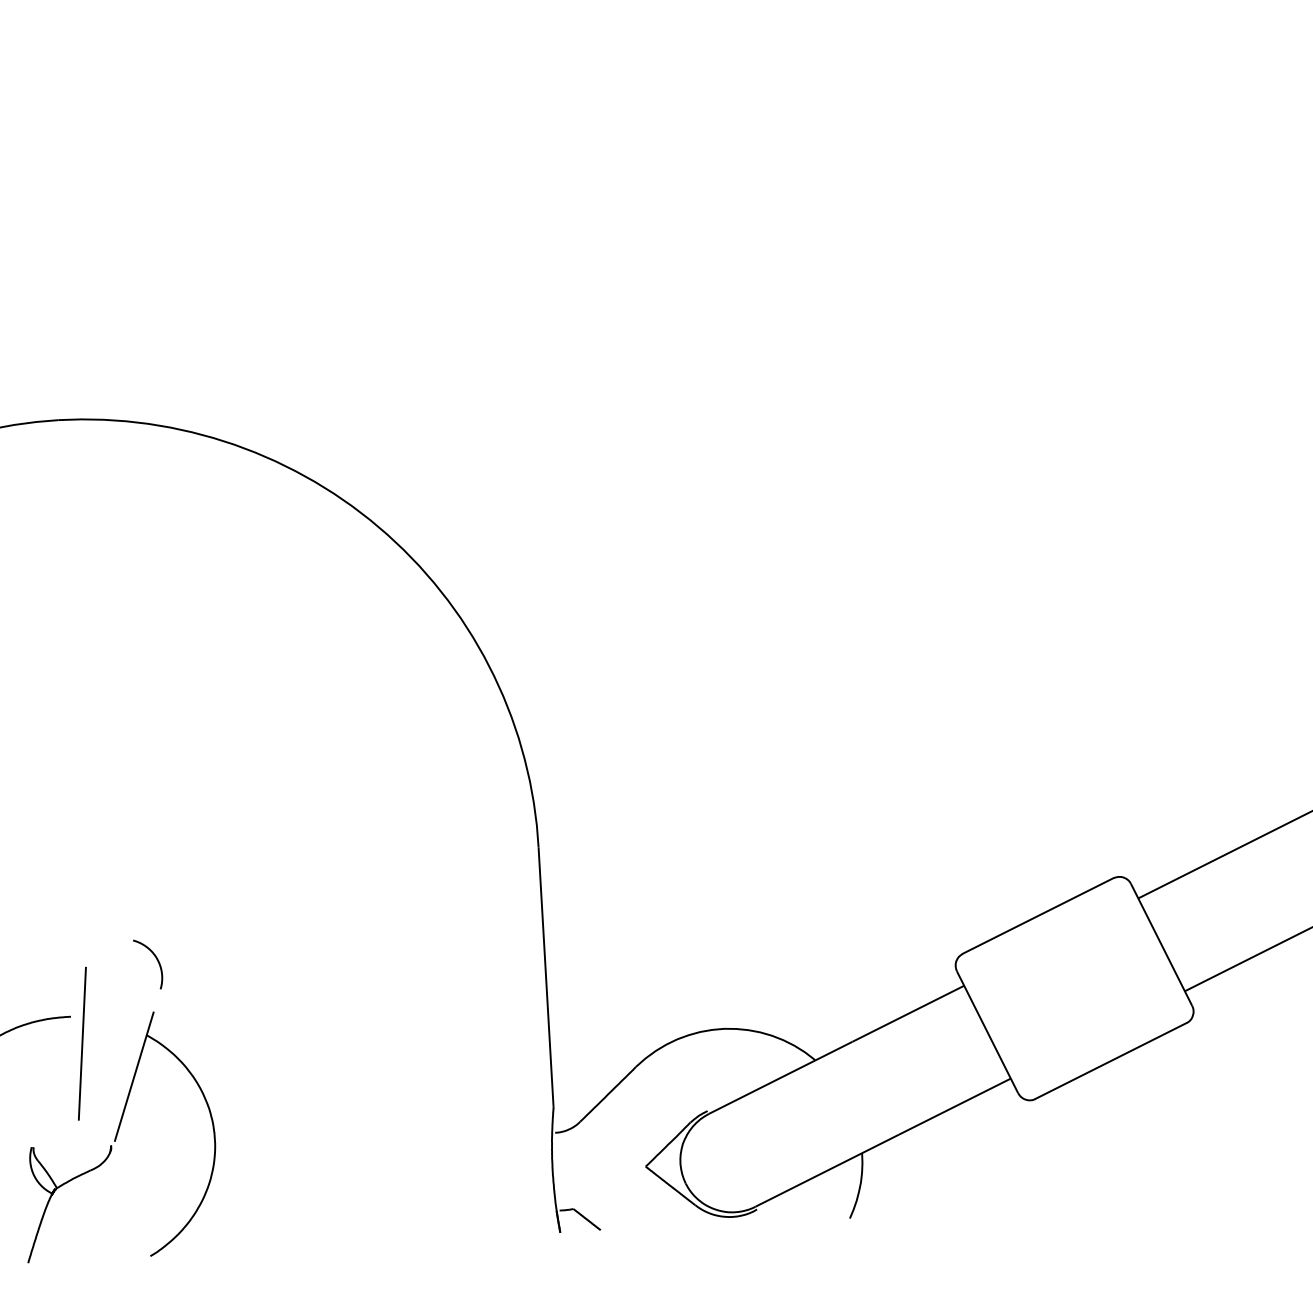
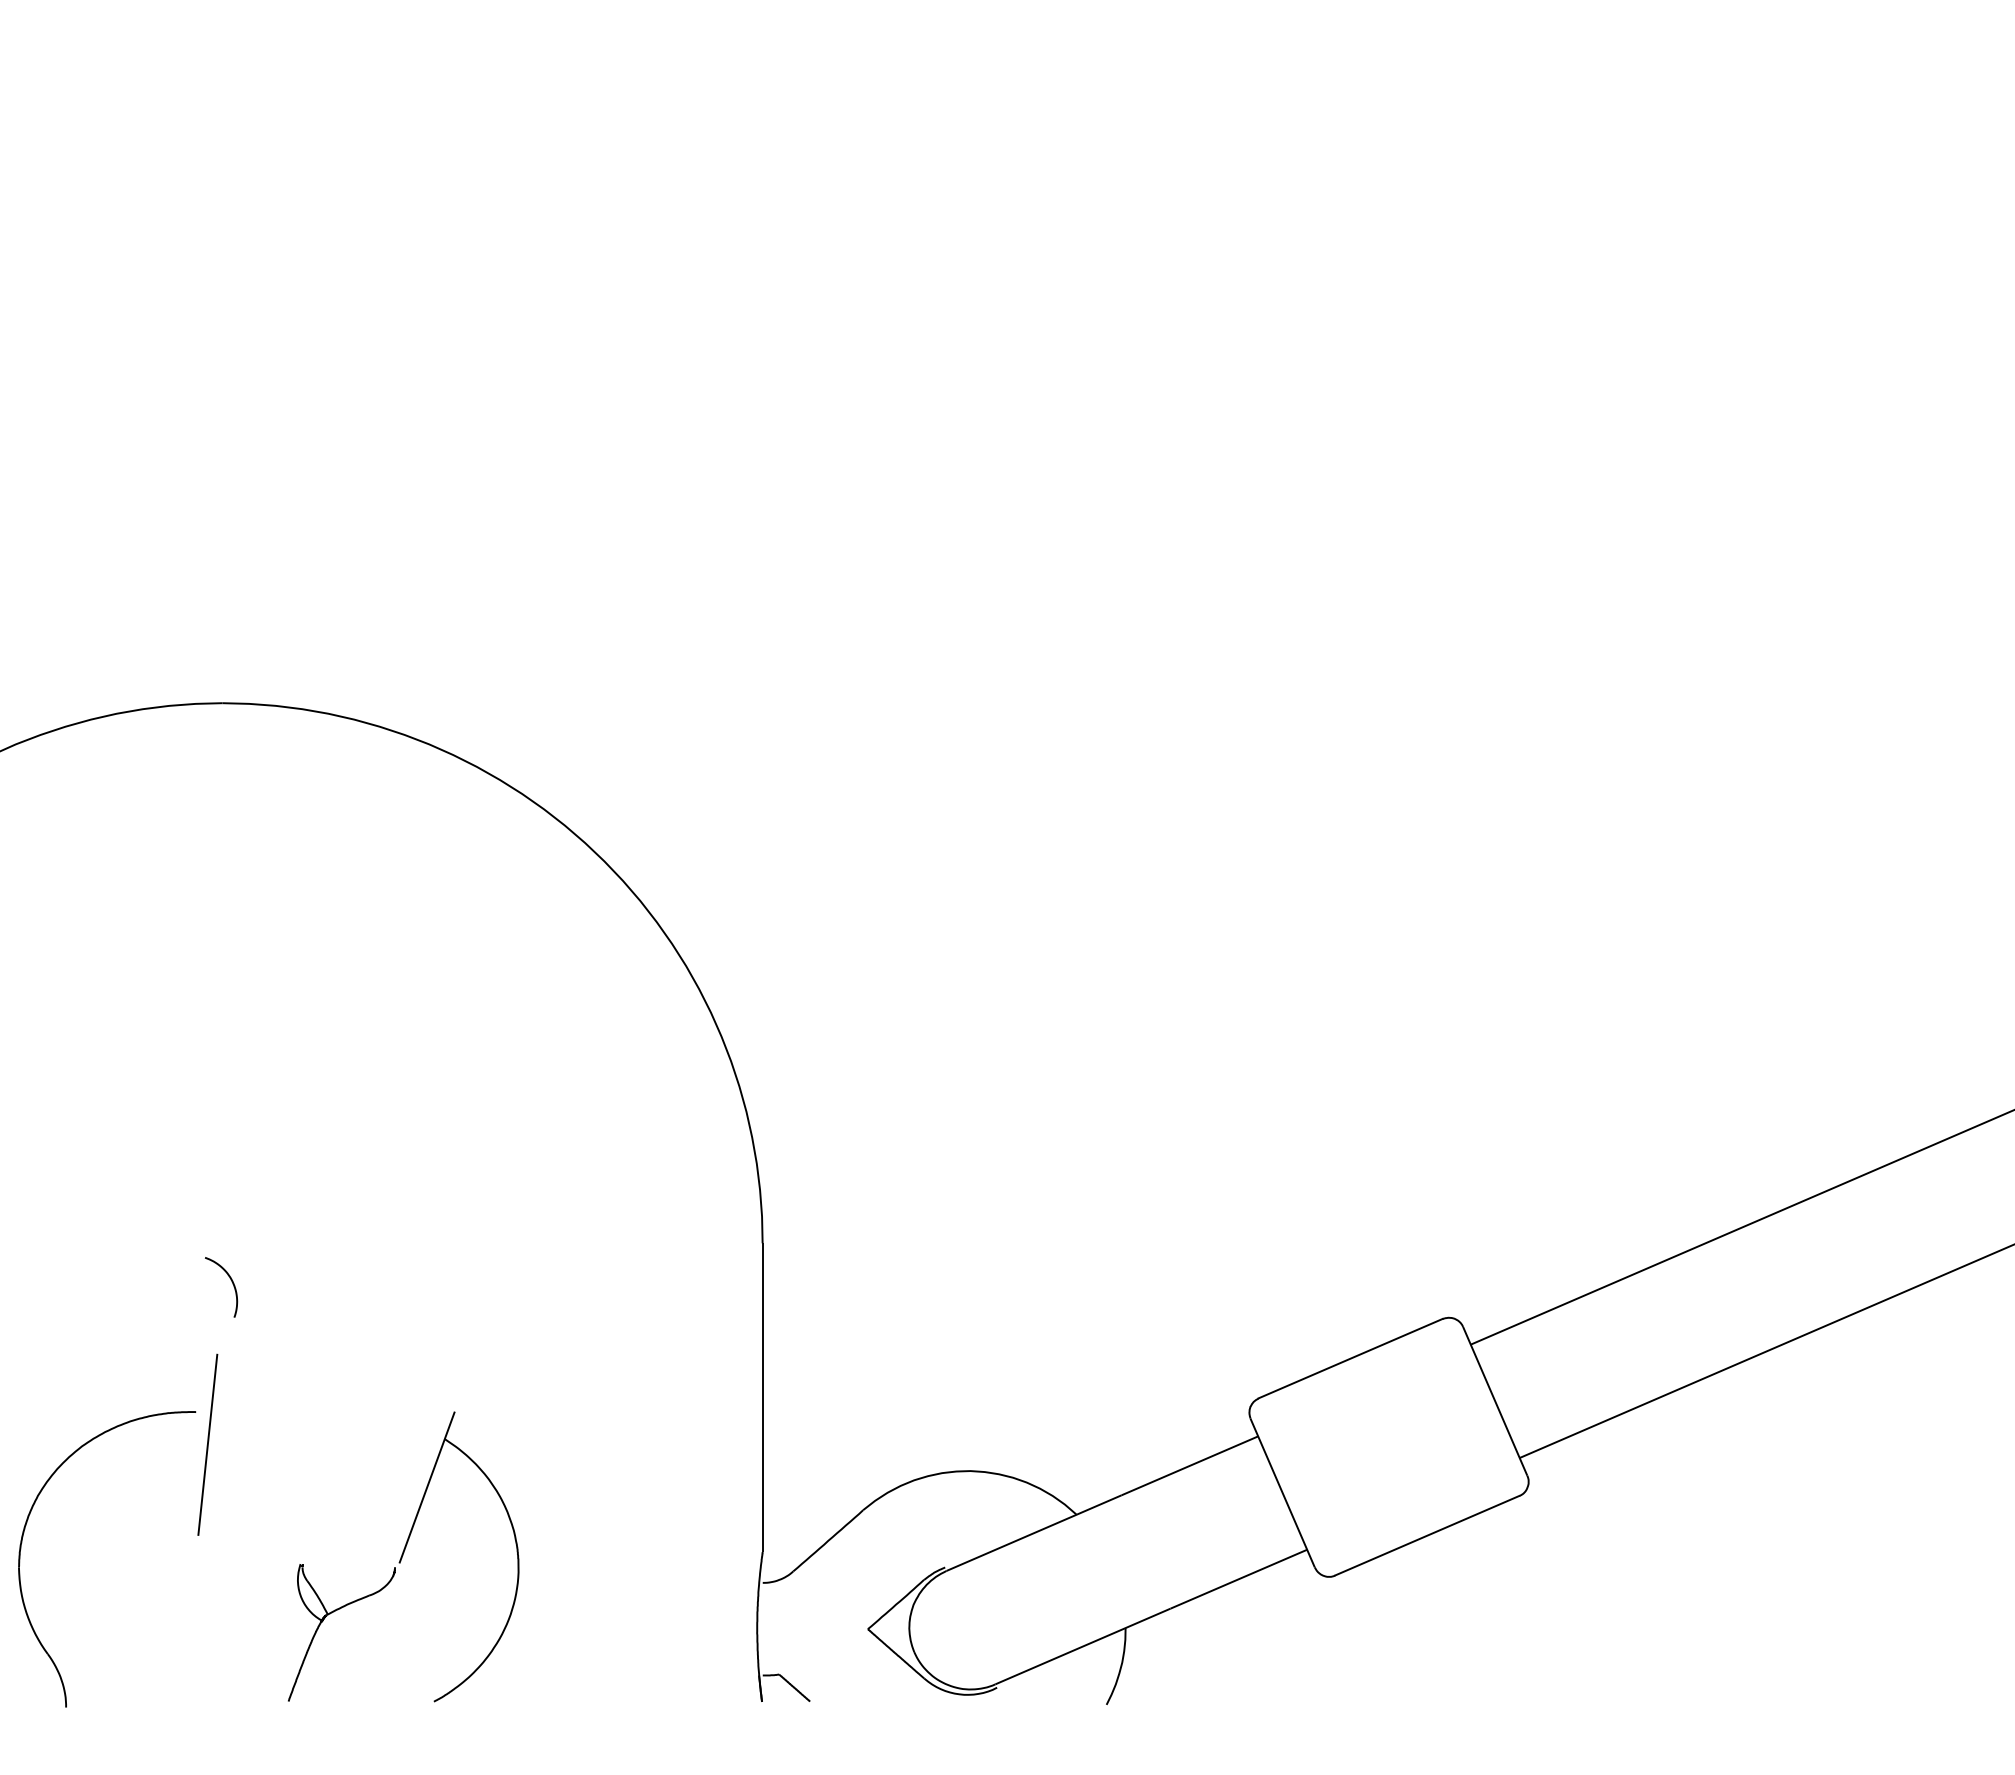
curve: (156, 959) -> (231, 1282), moved
part: (117, 1135) -> (403, 1556), moved

